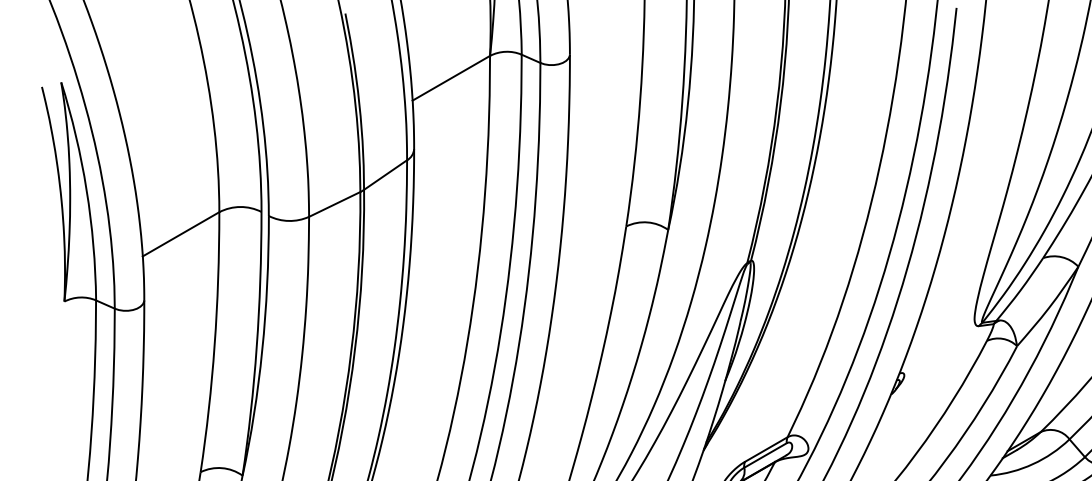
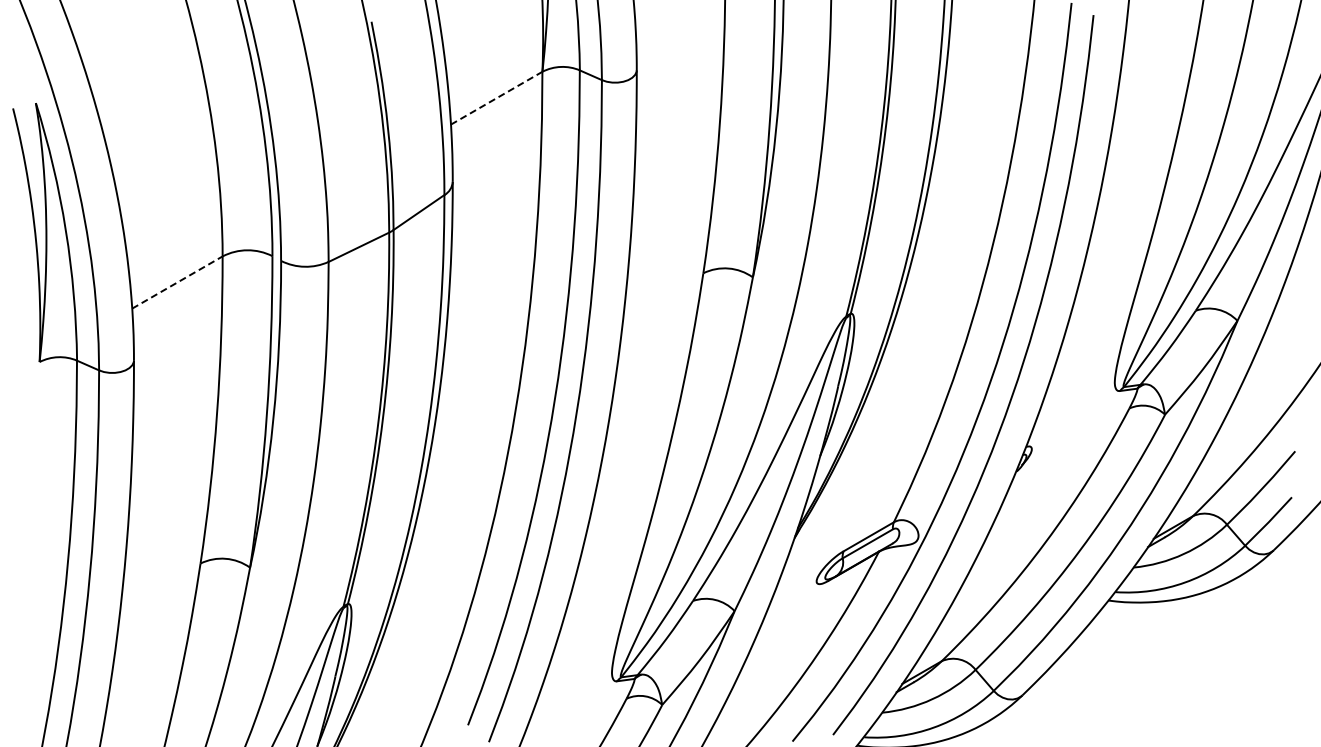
line: (451, 78) -> (496, 98), solid -> dashed
line: (181, 234) -> (177, 282), solid -> dashed

